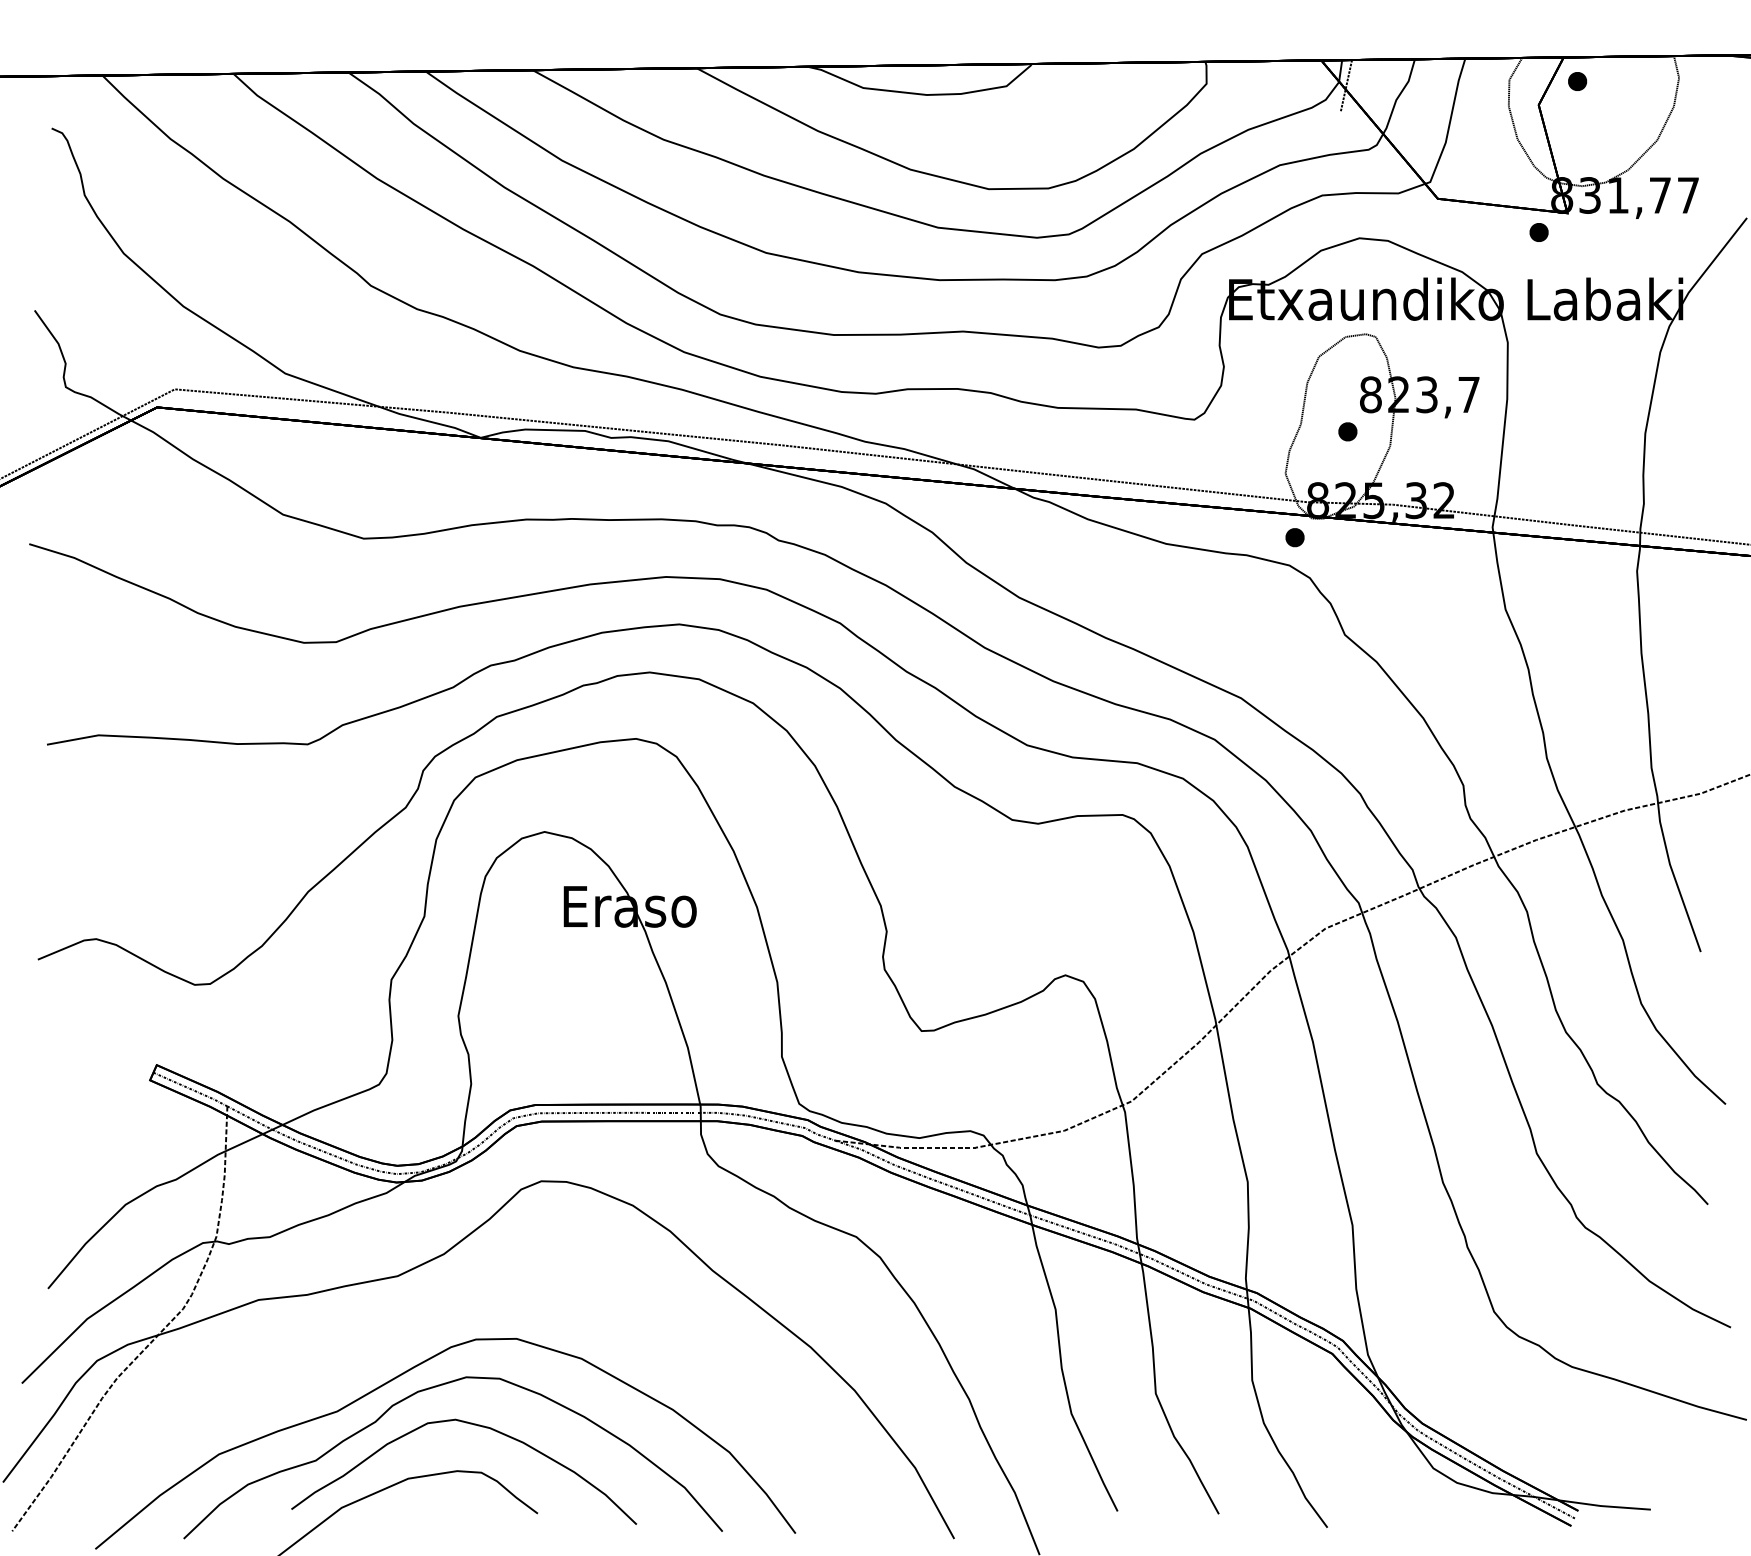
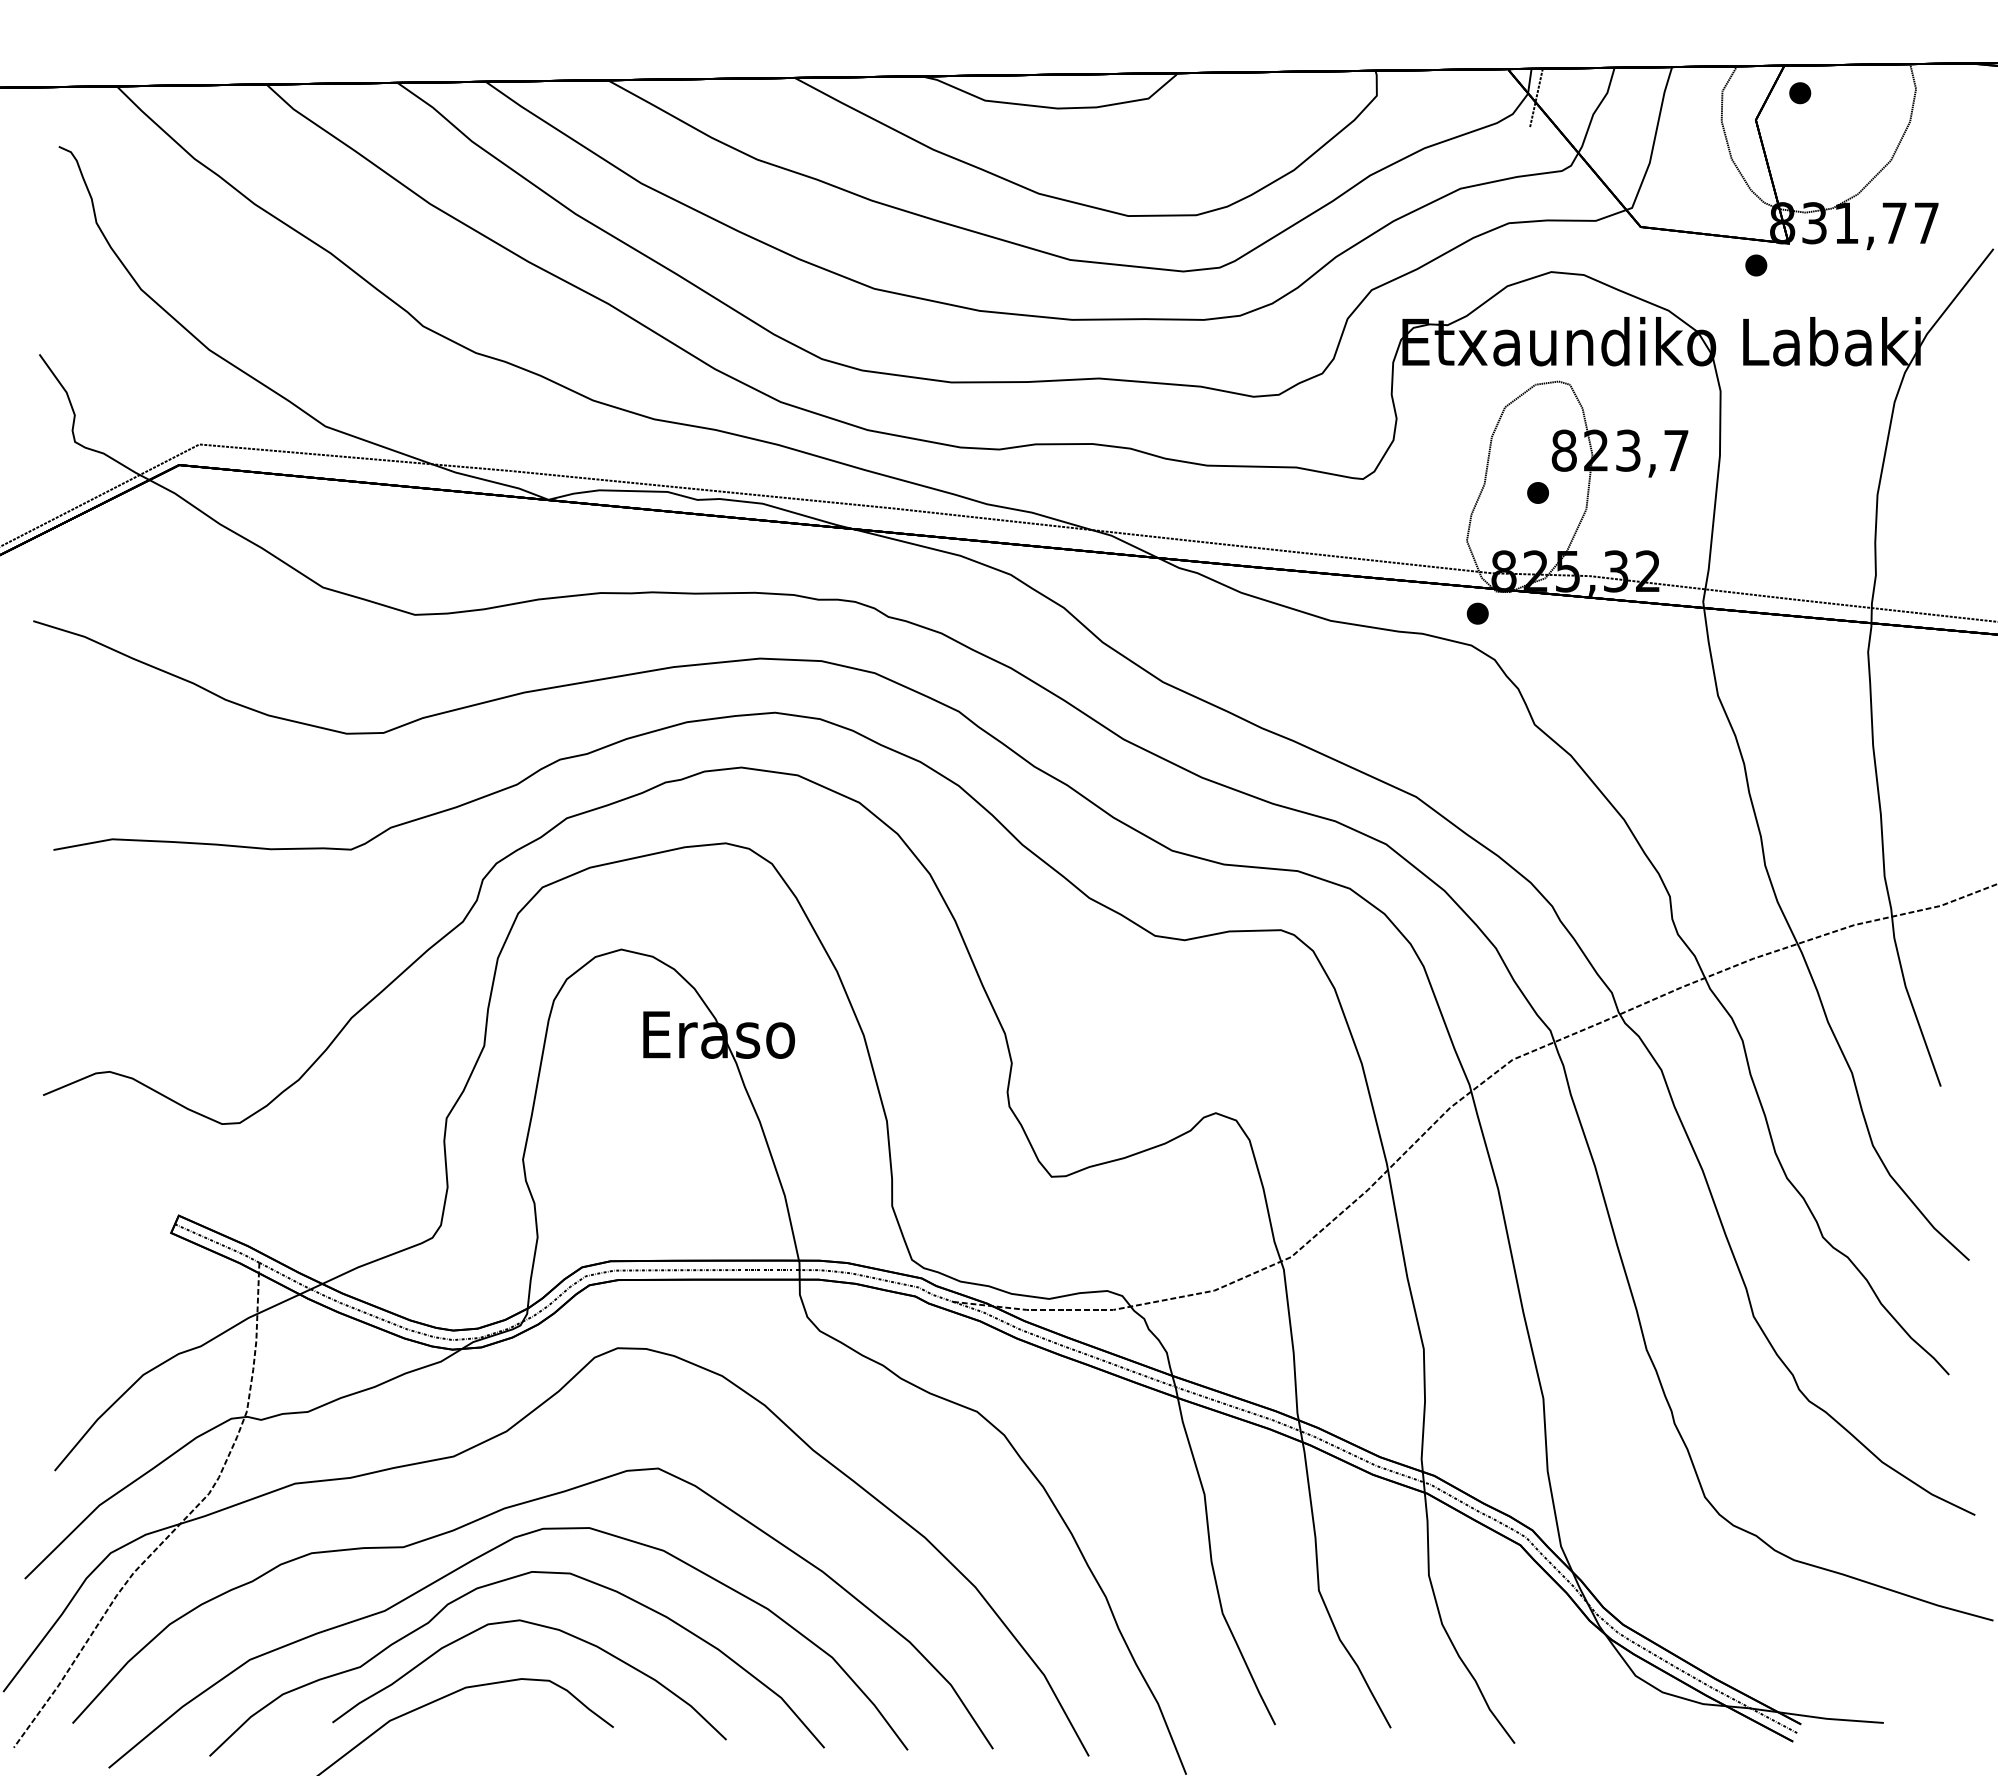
curve: (429, 1328) -> (490, 1516), added

